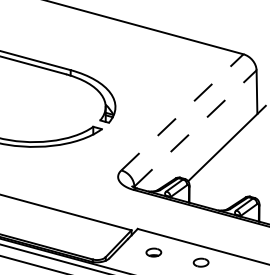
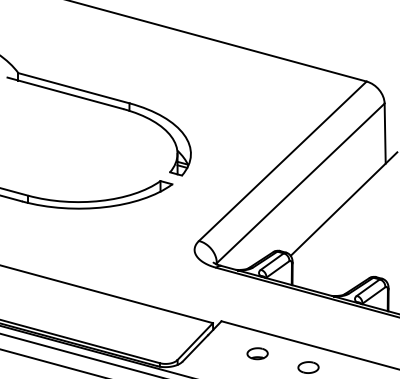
line: (182, 112) -> (282, 161), dashed -> solid
line: (195, 128) -> (300, 183), dashed -> solid
part: (153, 252) -> (257, 353), moved

